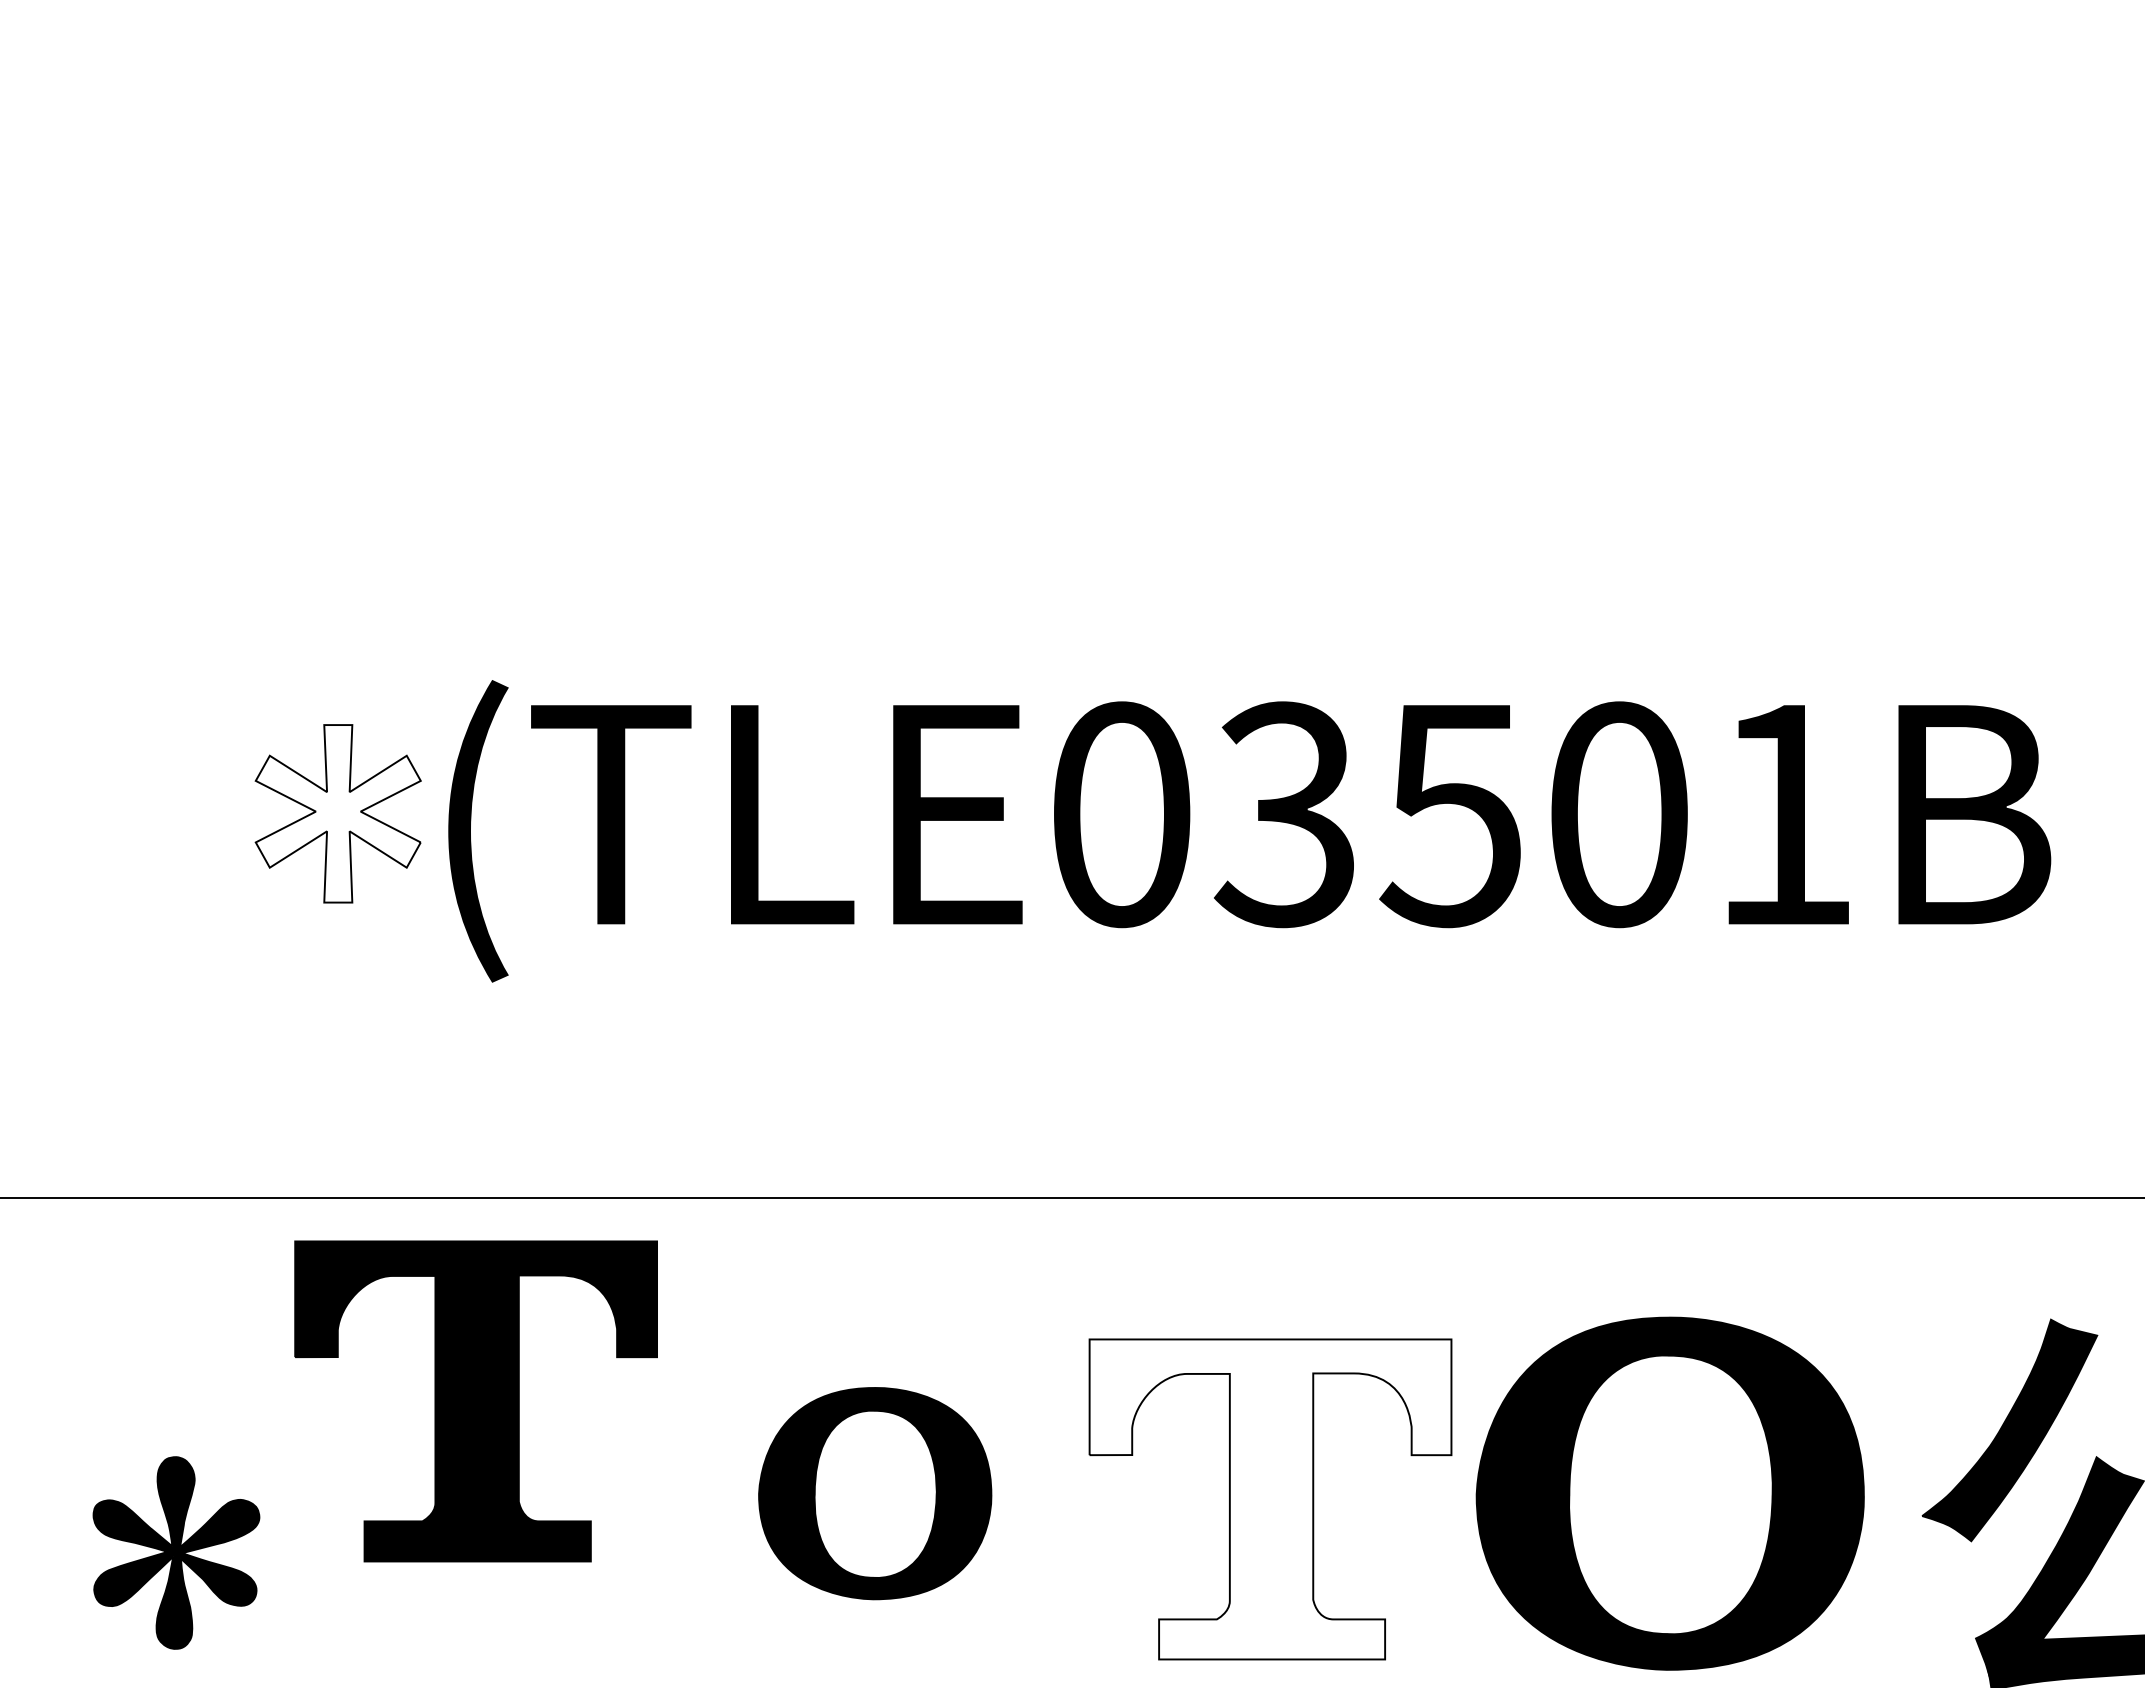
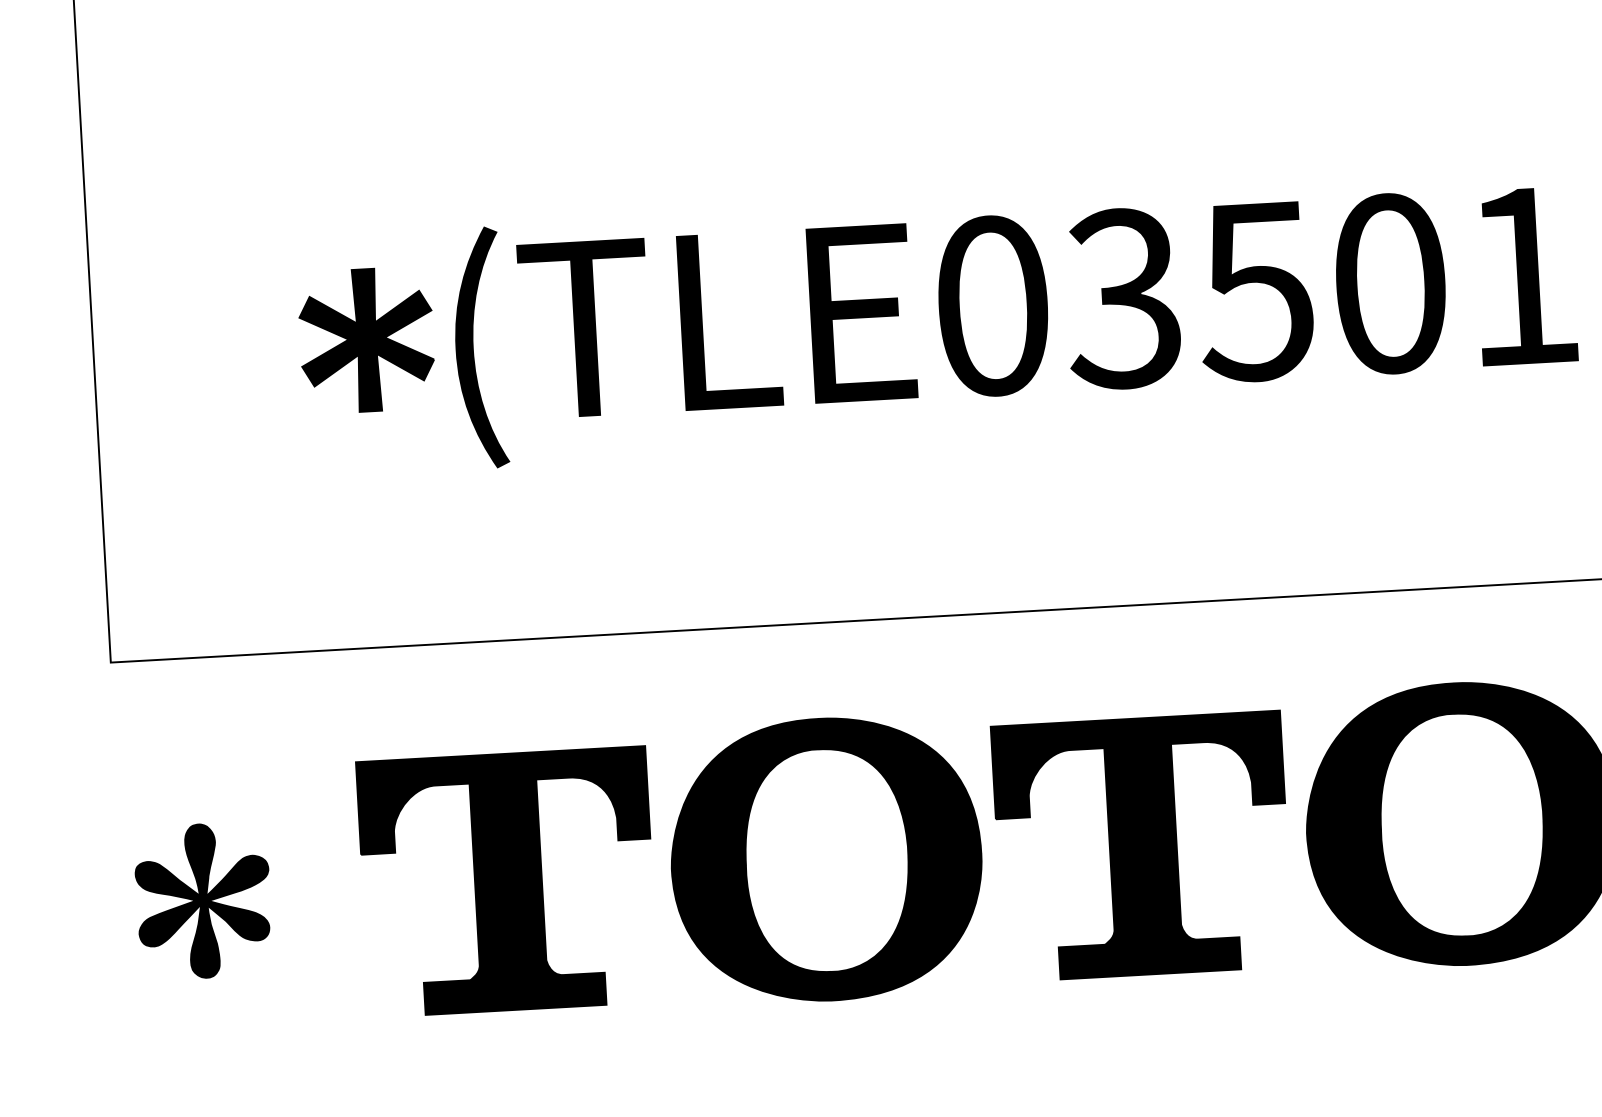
fill: (337, 813) -> (366, 340), added
part: (475, 1401) -> (507, 882), moved
part: (874, 1493) -> (825, 859), size x1.67
fill: (1270, 1499) -> (1142, 846), added
part: (176, 1552) -> (203, 900), moved

